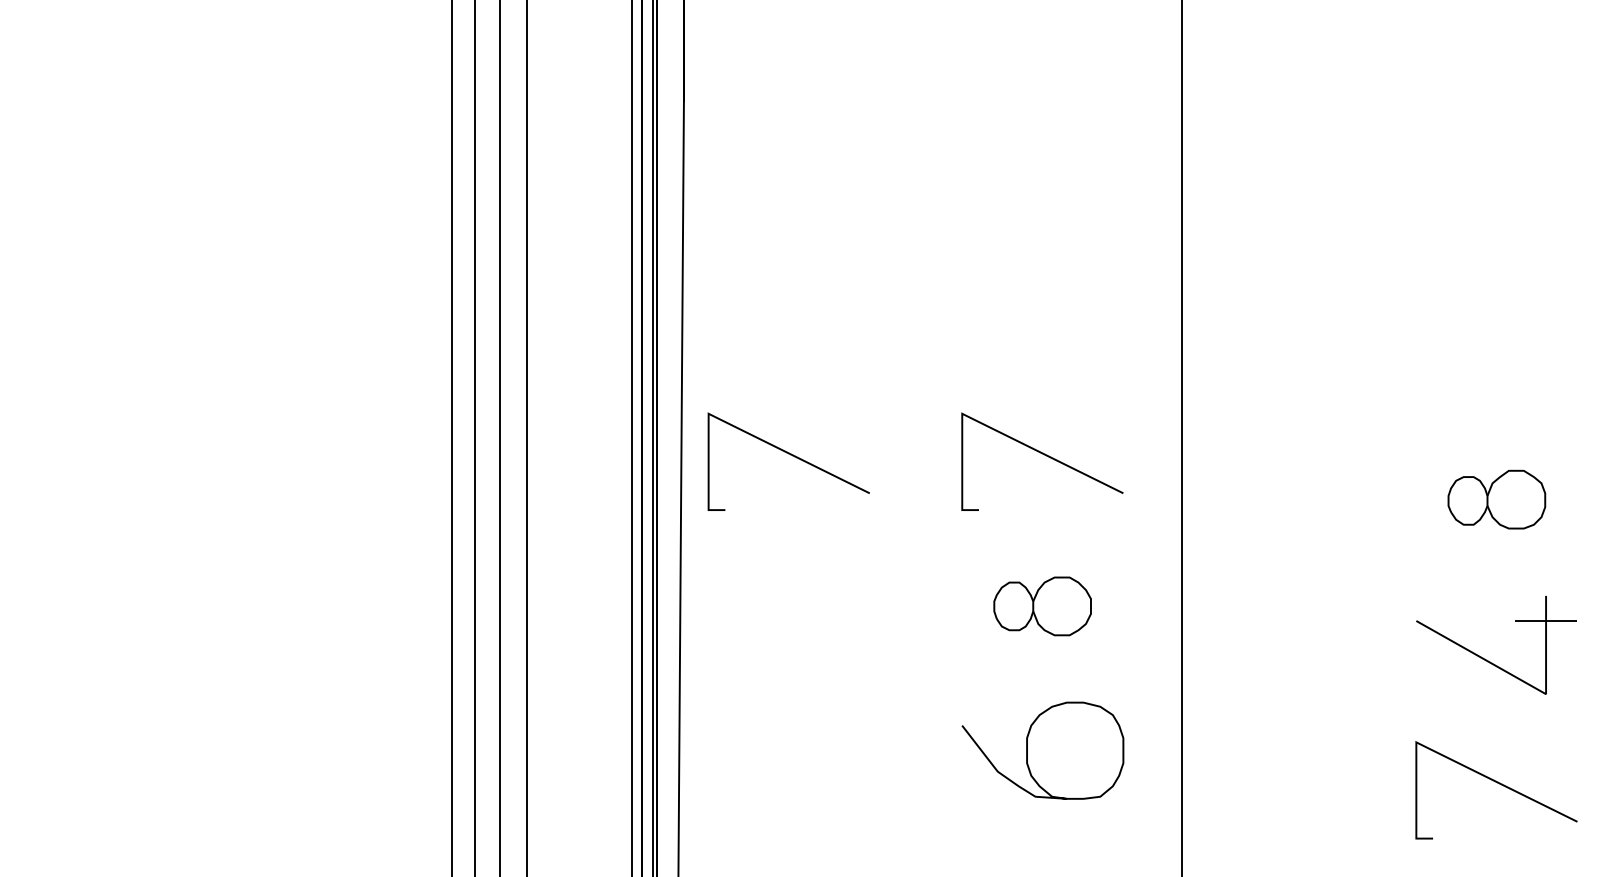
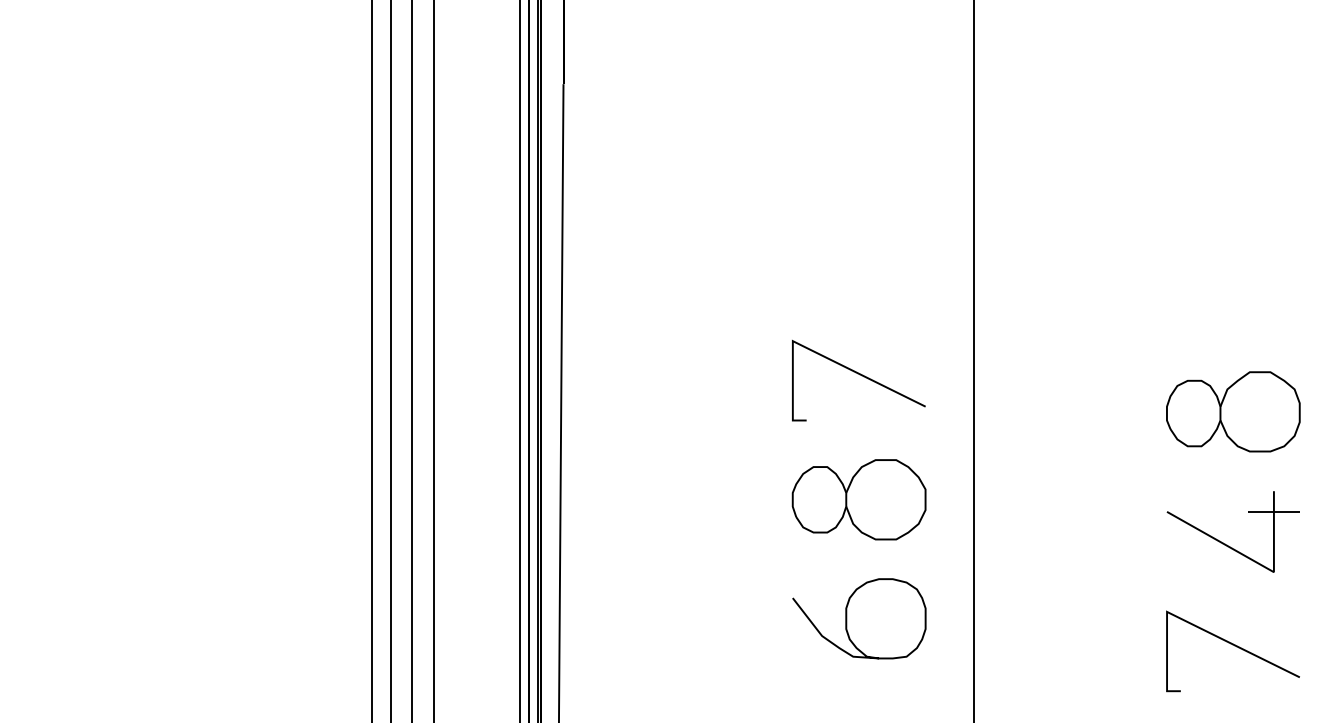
curve: (791, 456) -> (652, 376), removed
part: (1496, 499) -> (1233, 411), size x1.67
part: (1041, 605) -> (858, 499), size x1.67

